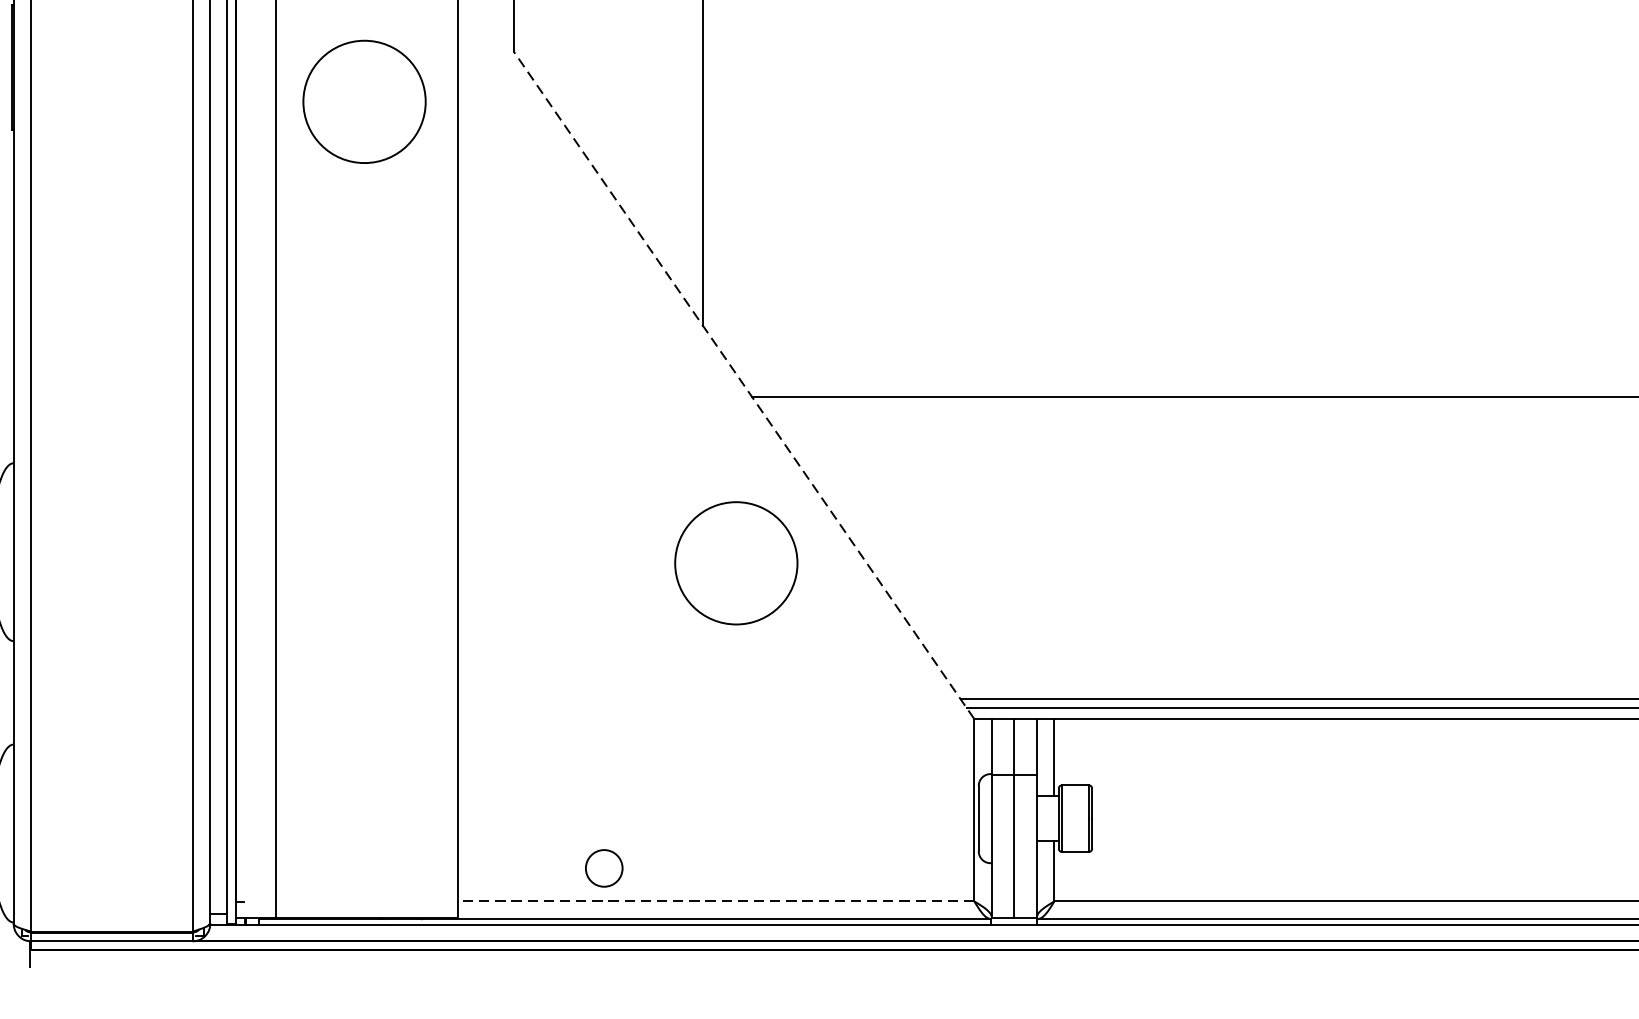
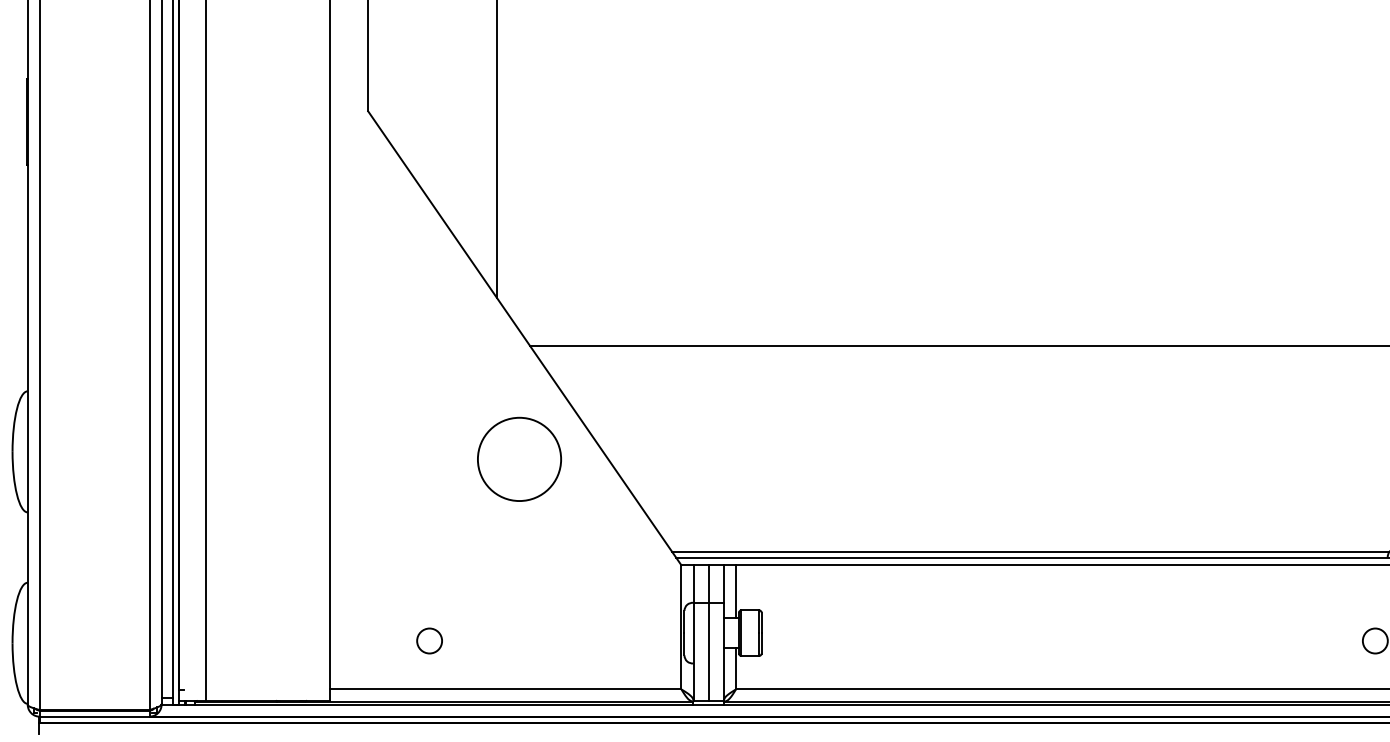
circle: (364, 100) -> (266, 144), removed
line: (743, 385) -> (524, 338), dashed -> solid
circle: (604, 867) -> (429, 640), moved
line: (715, 901) -> (505, 689), dashed -> solid

